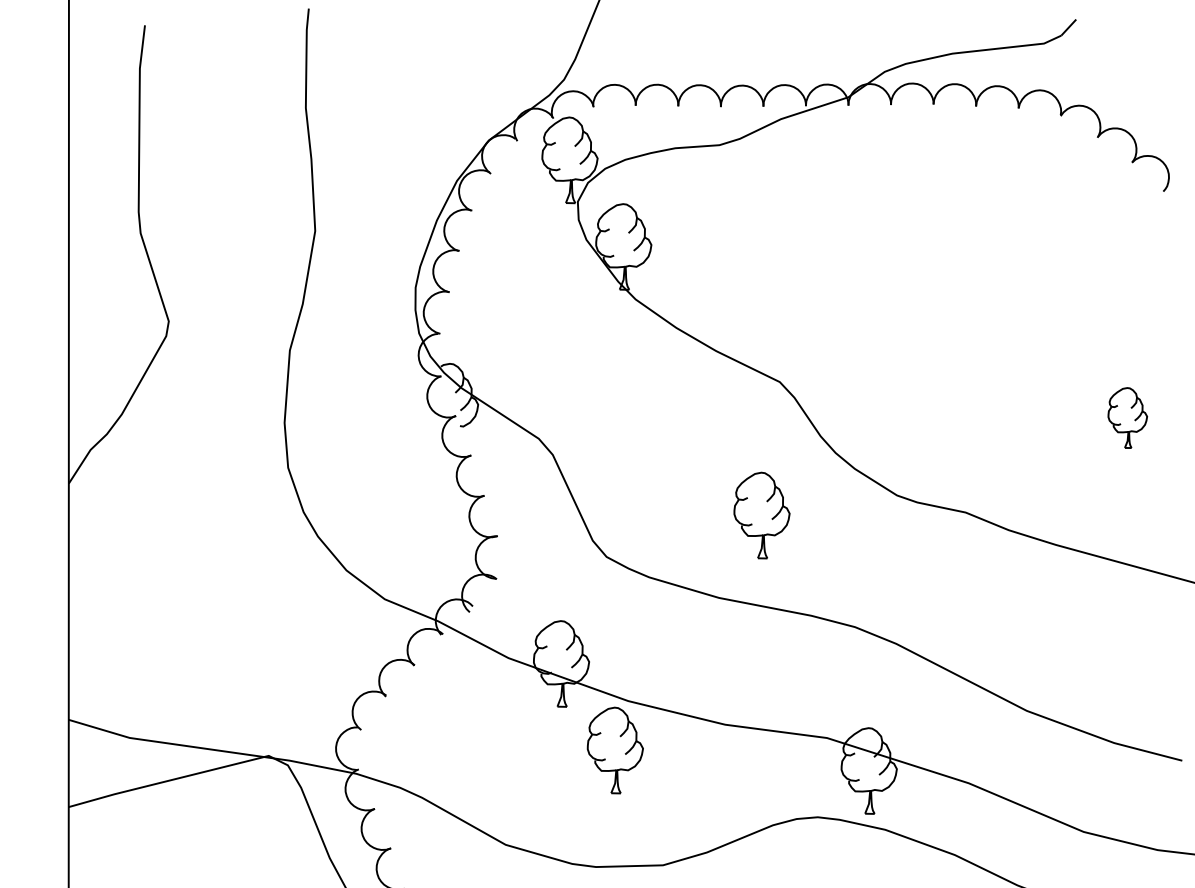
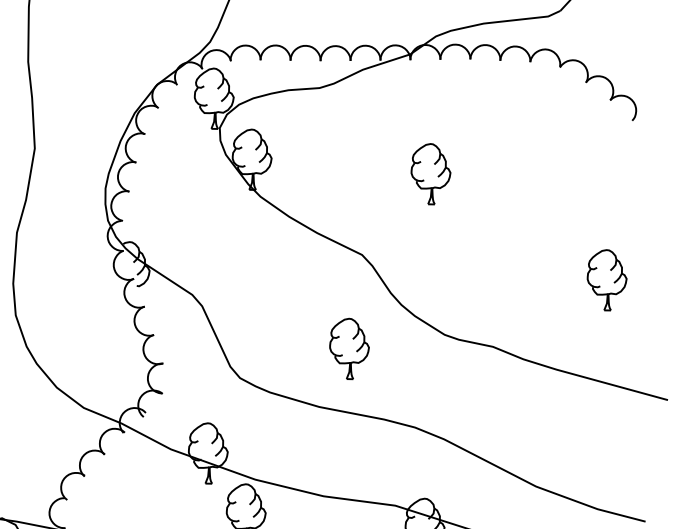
part: (877, 267) -> (430, 174), added
part: (1127, 417) -> (606, 279), size x1.43

